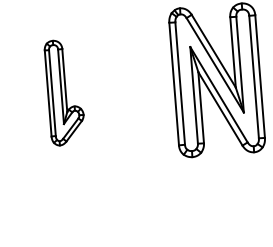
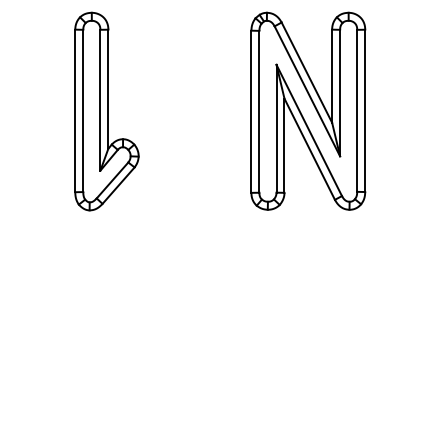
part: (64, 92) -> (106, 111), size x1.43

